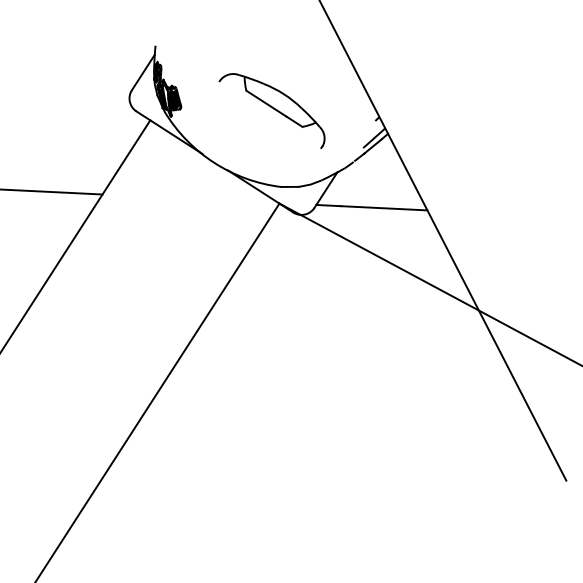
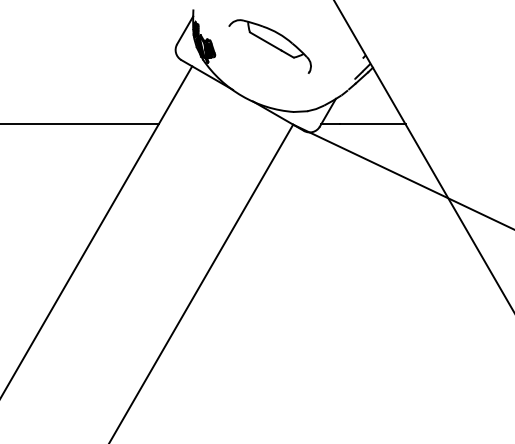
part: (271, 110) -> (269, 46), moved

